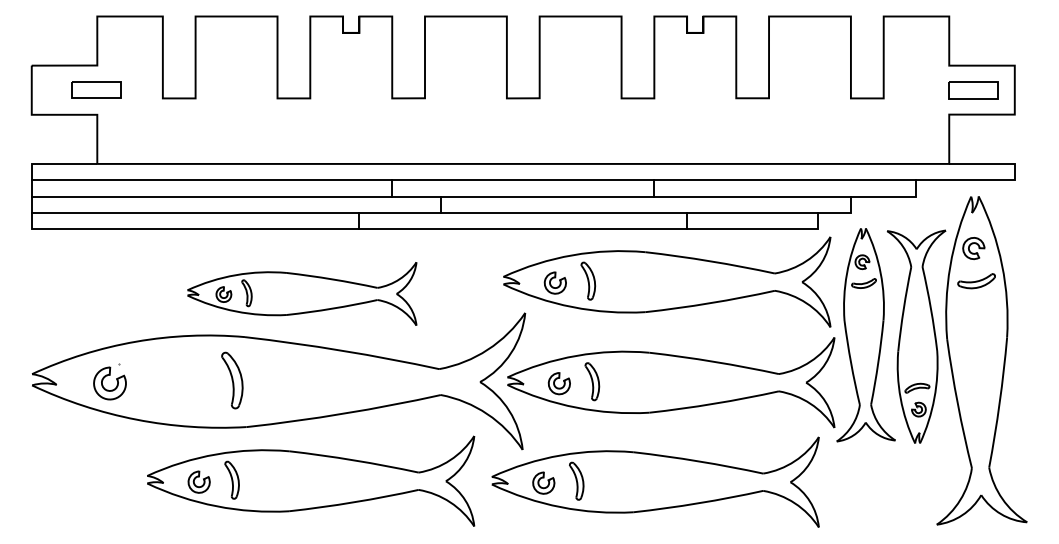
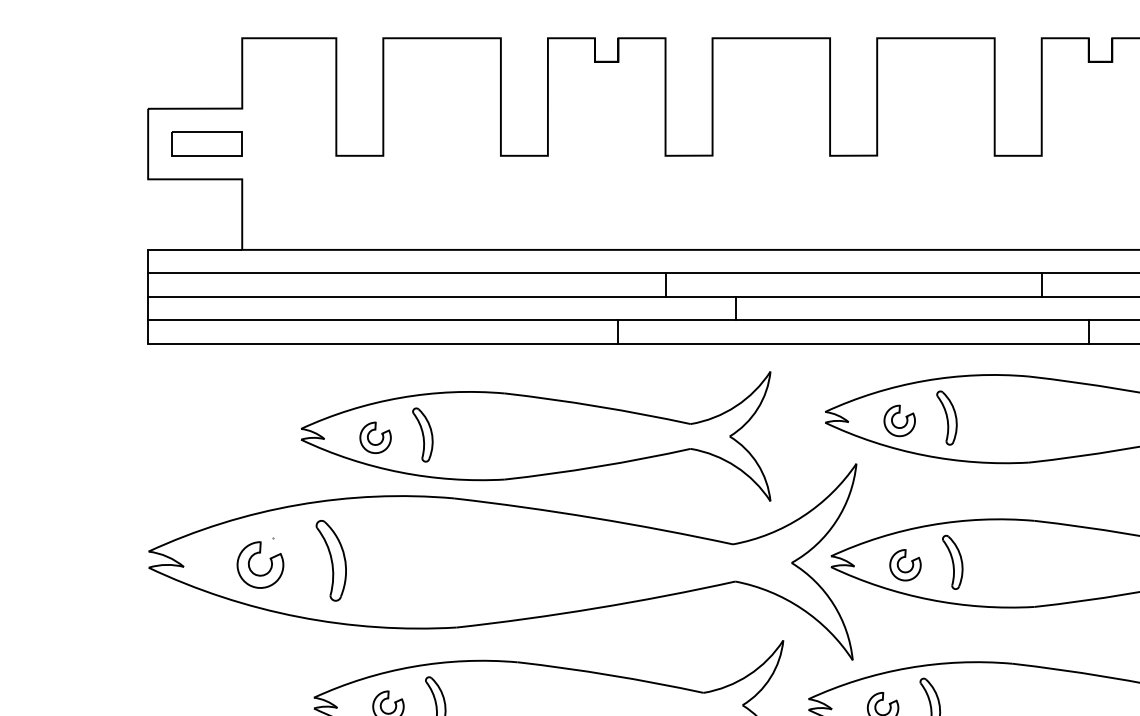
part: (96, 89) -> (206, 143), moved
part: (302, 293) -> (536, 435), size x1.43
part: (232, 380) -> (331, 560), moved

